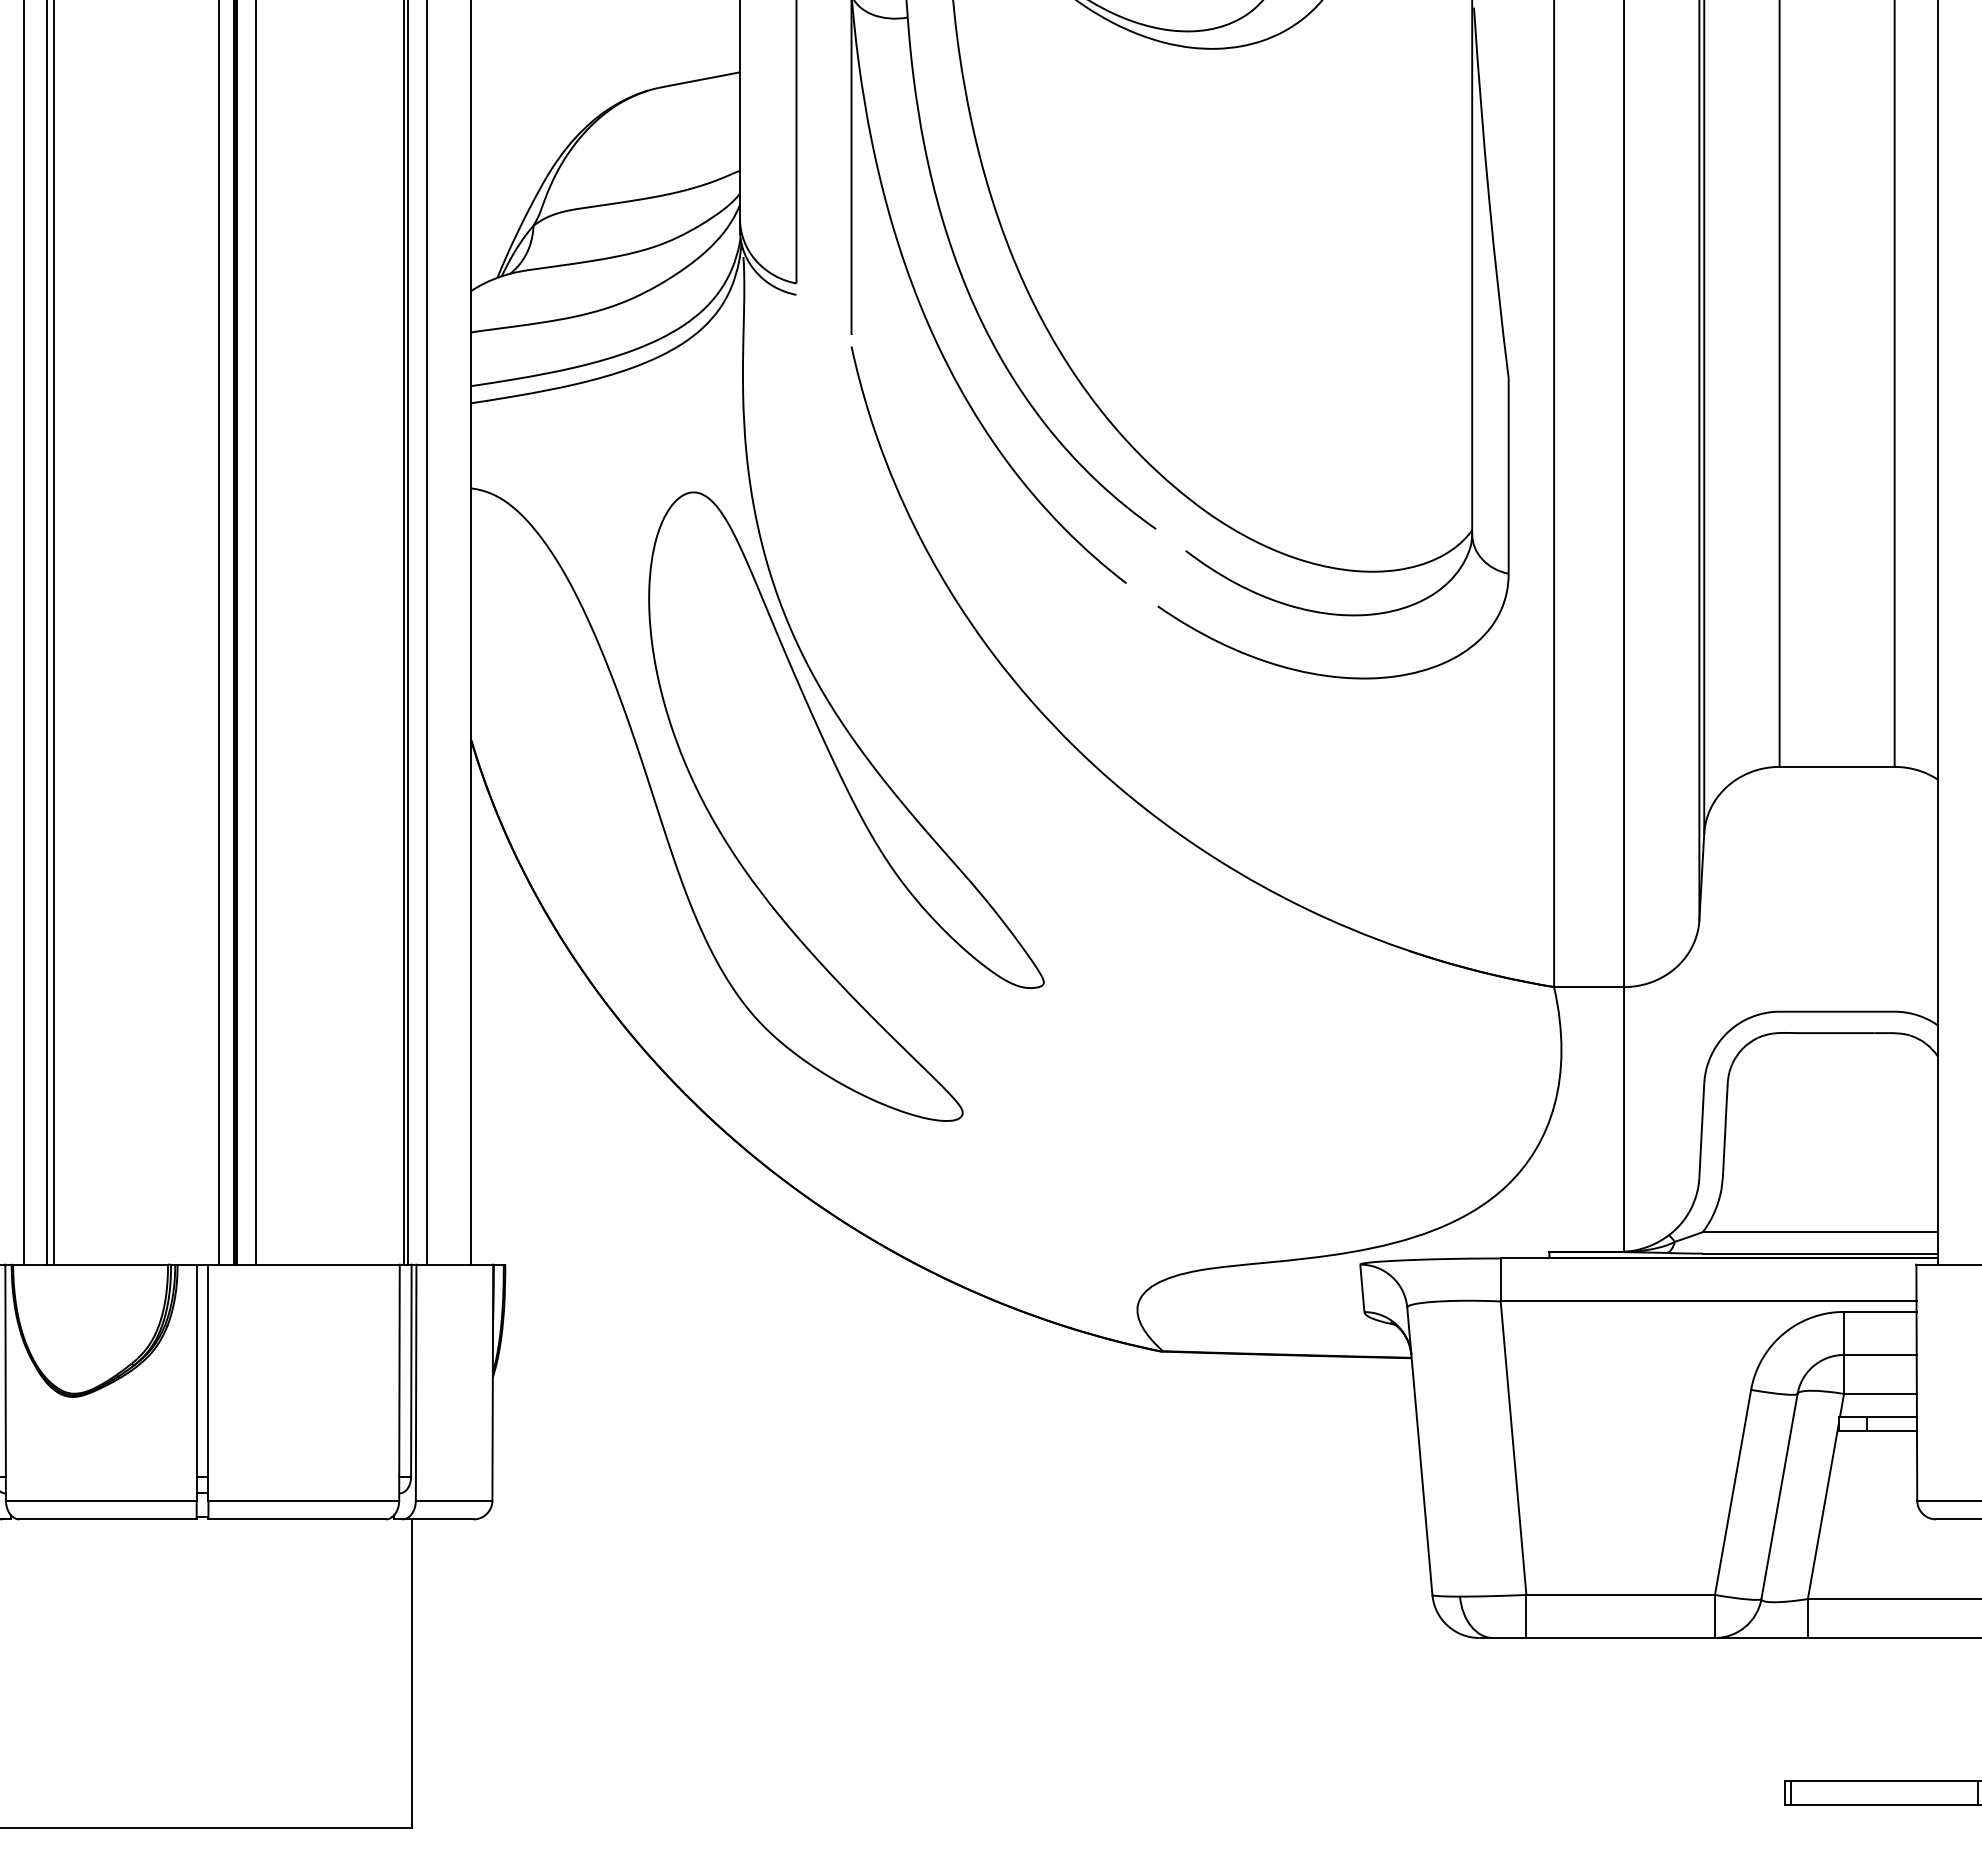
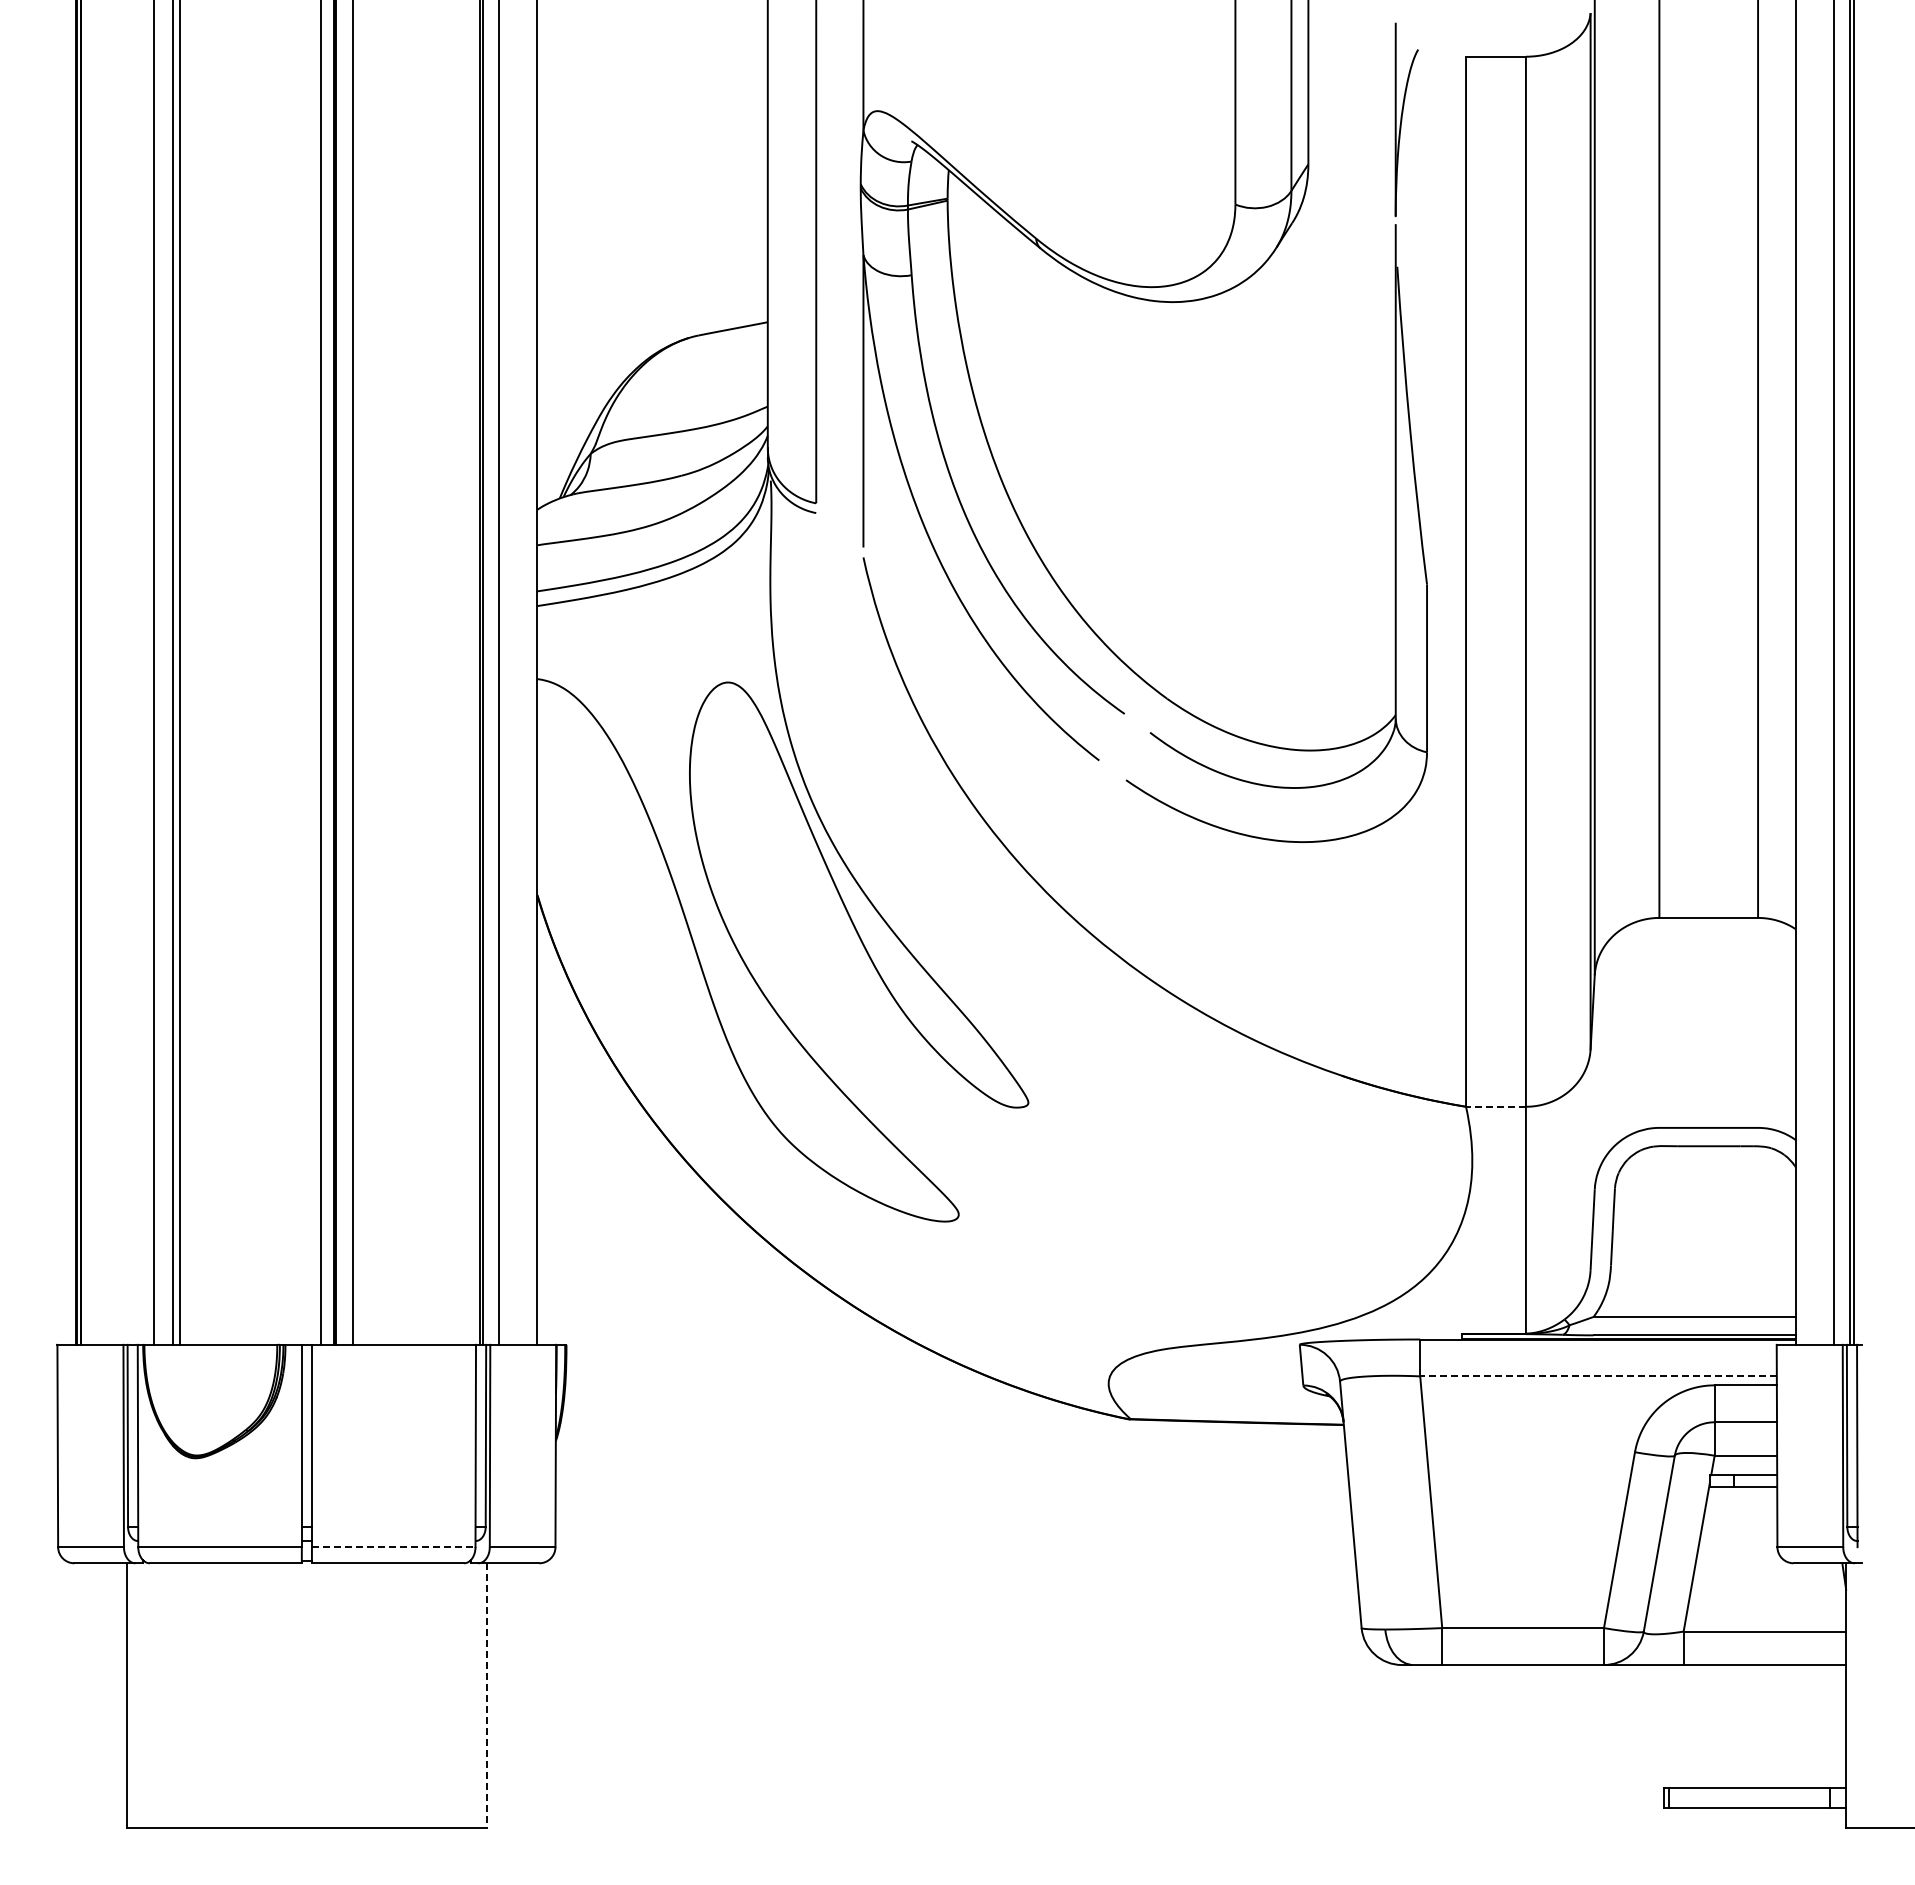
line: (1588, 986) -> (1495, 1106), solid -> dashed
line: (1708, 1301) -> (1598, 1376), solid -> dashed
line: (303, 1500) -> (393, 1547), solid -> dashed
line: (411, 1674) -> (486, 1696), solid -> dashed

